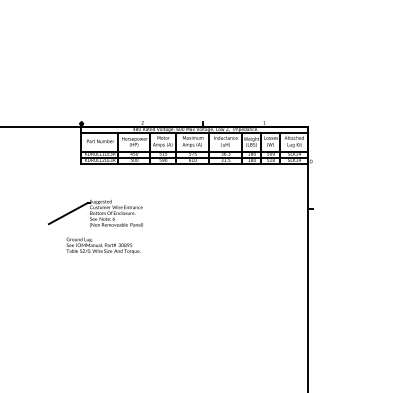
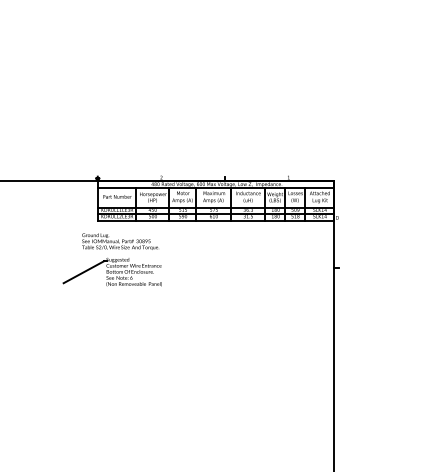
text: (102, 245) -> (119, 241), moved

